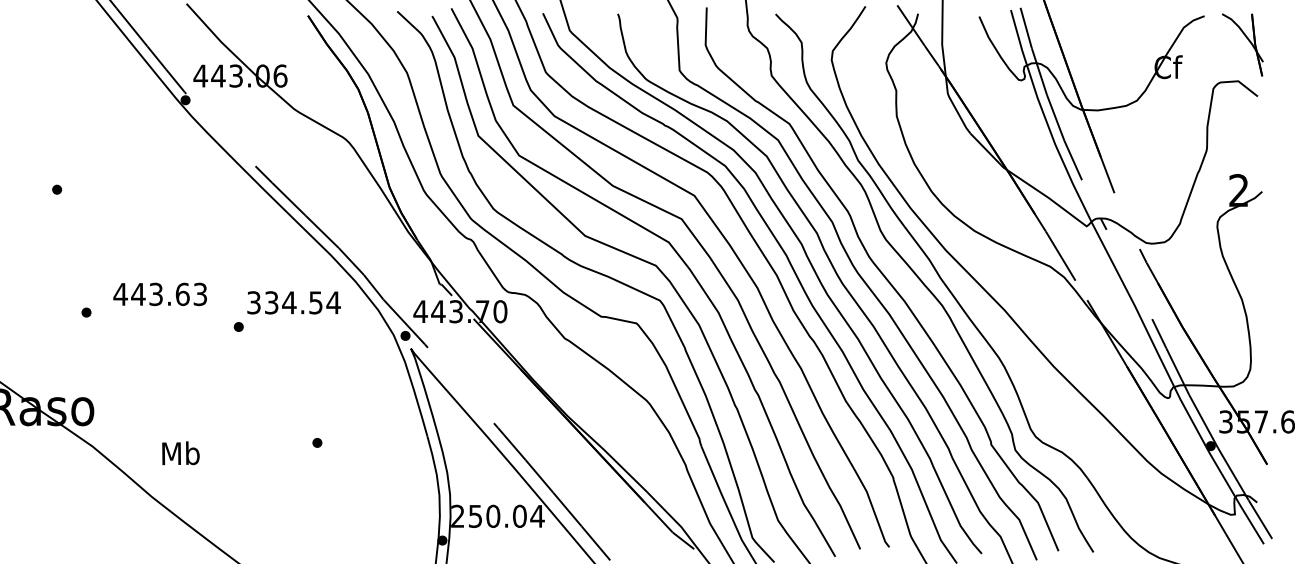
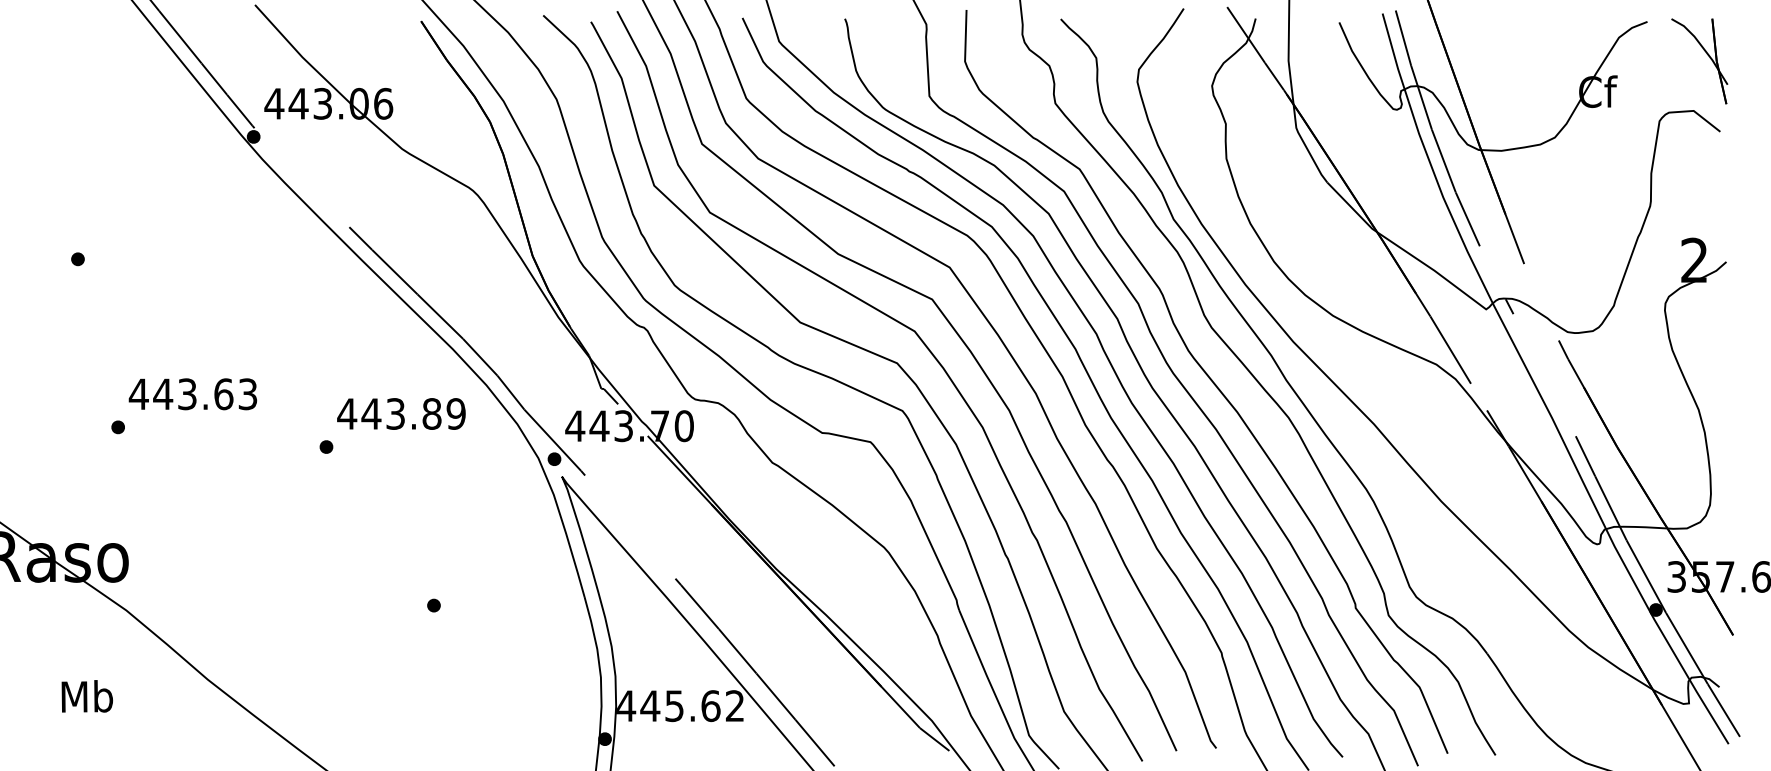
text: (159, 294) -> (192, 394), moved
text: (293, 302) -> (401, 413), 334.54 -> 443.89
text: (180, 453) -> (86, 696), moved
text: (497, 516) -> (680, 706), 250.04 -> 445.62

